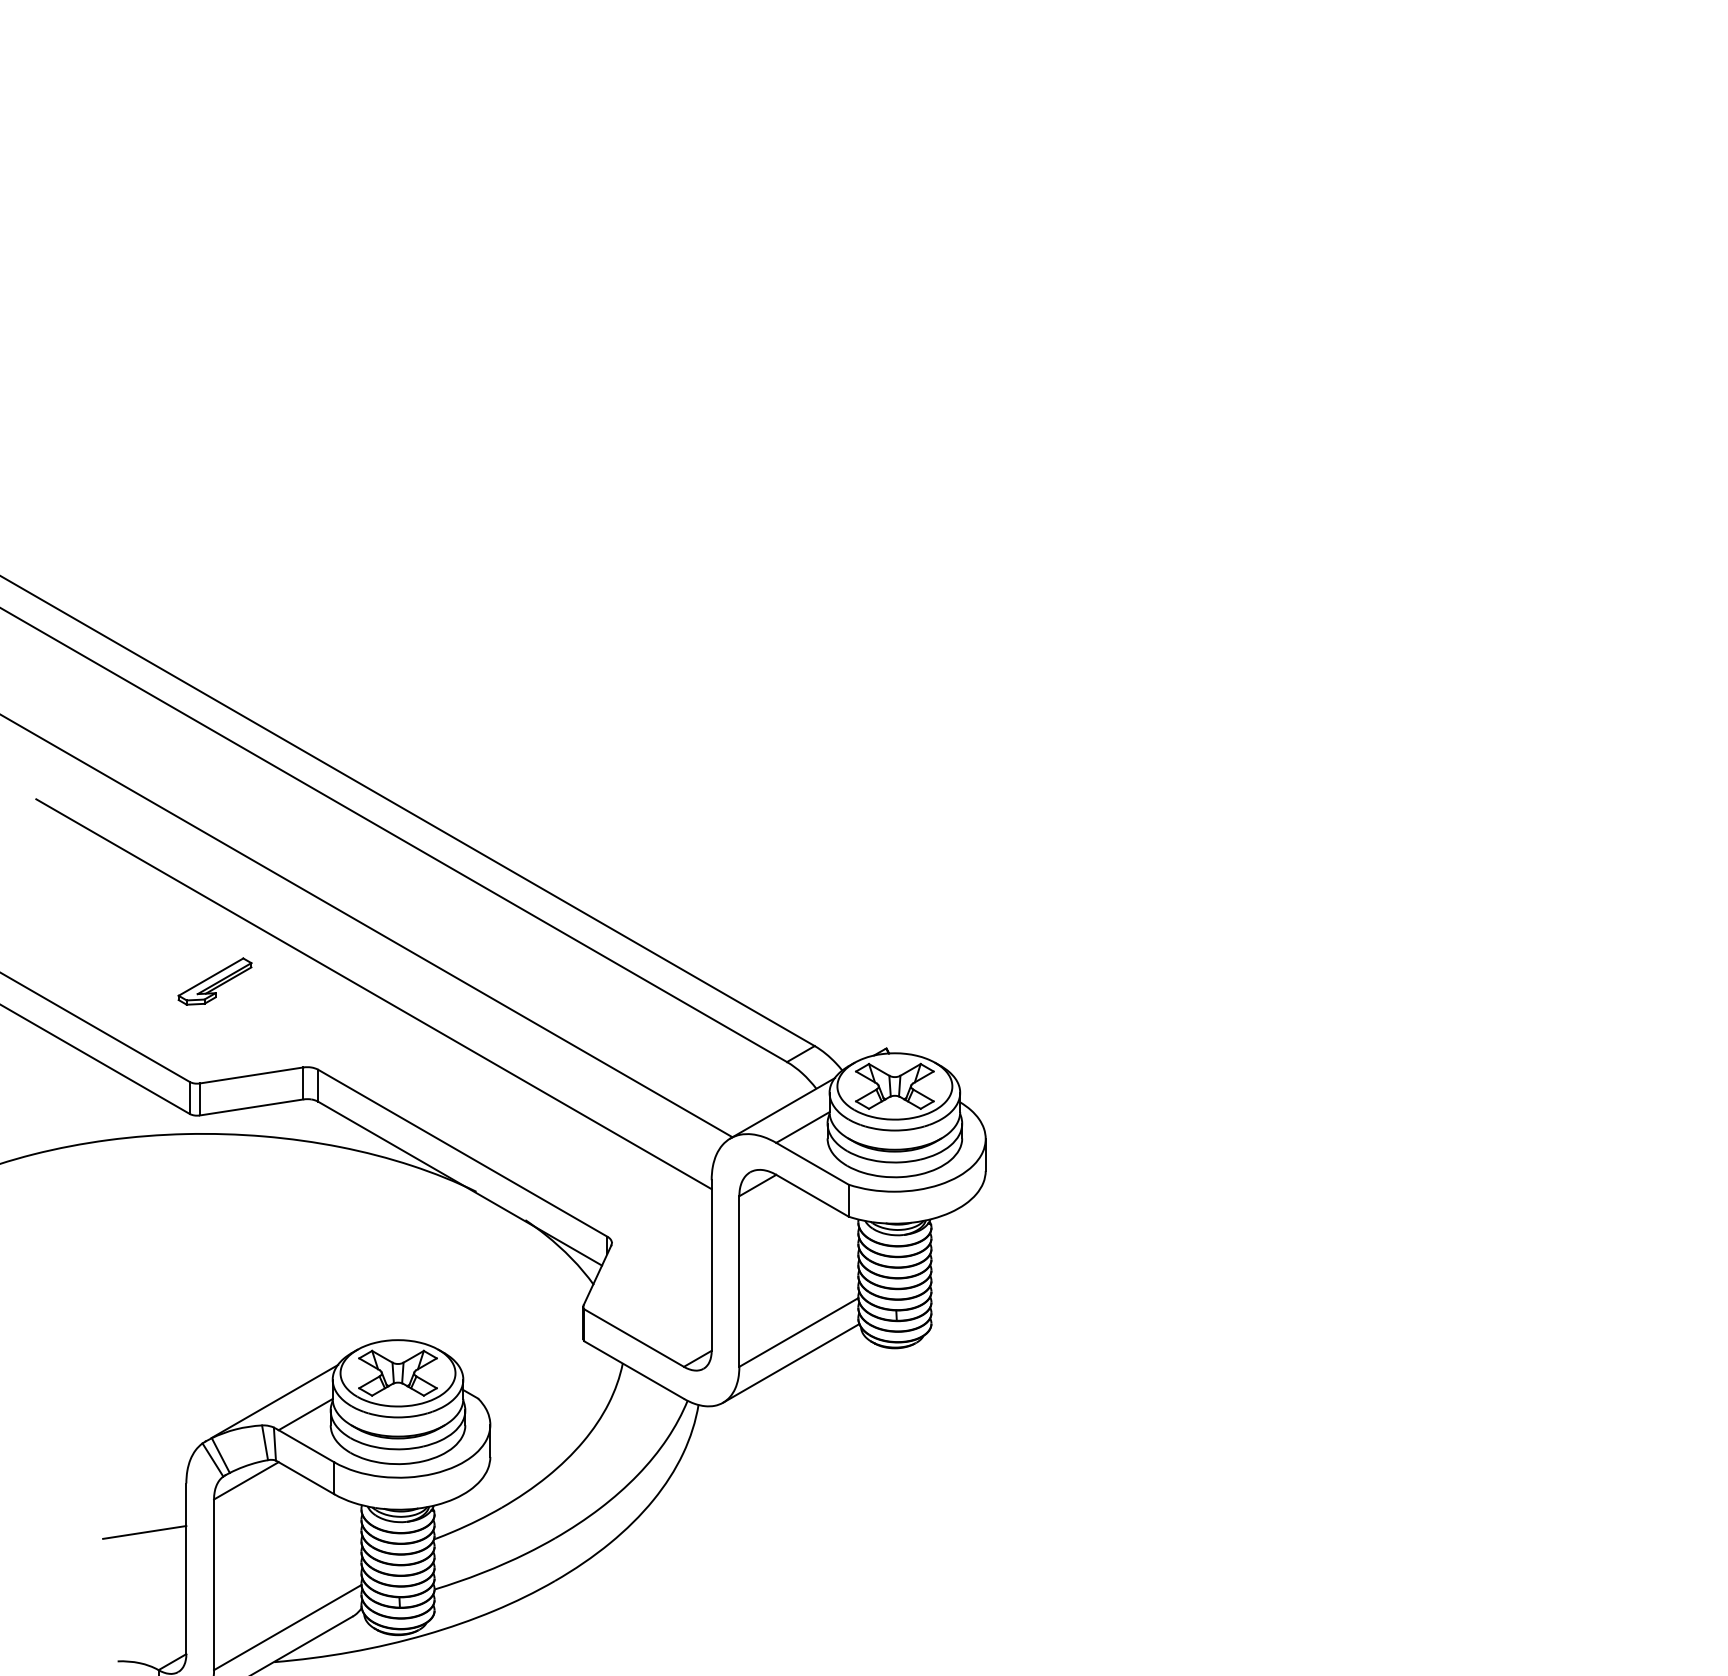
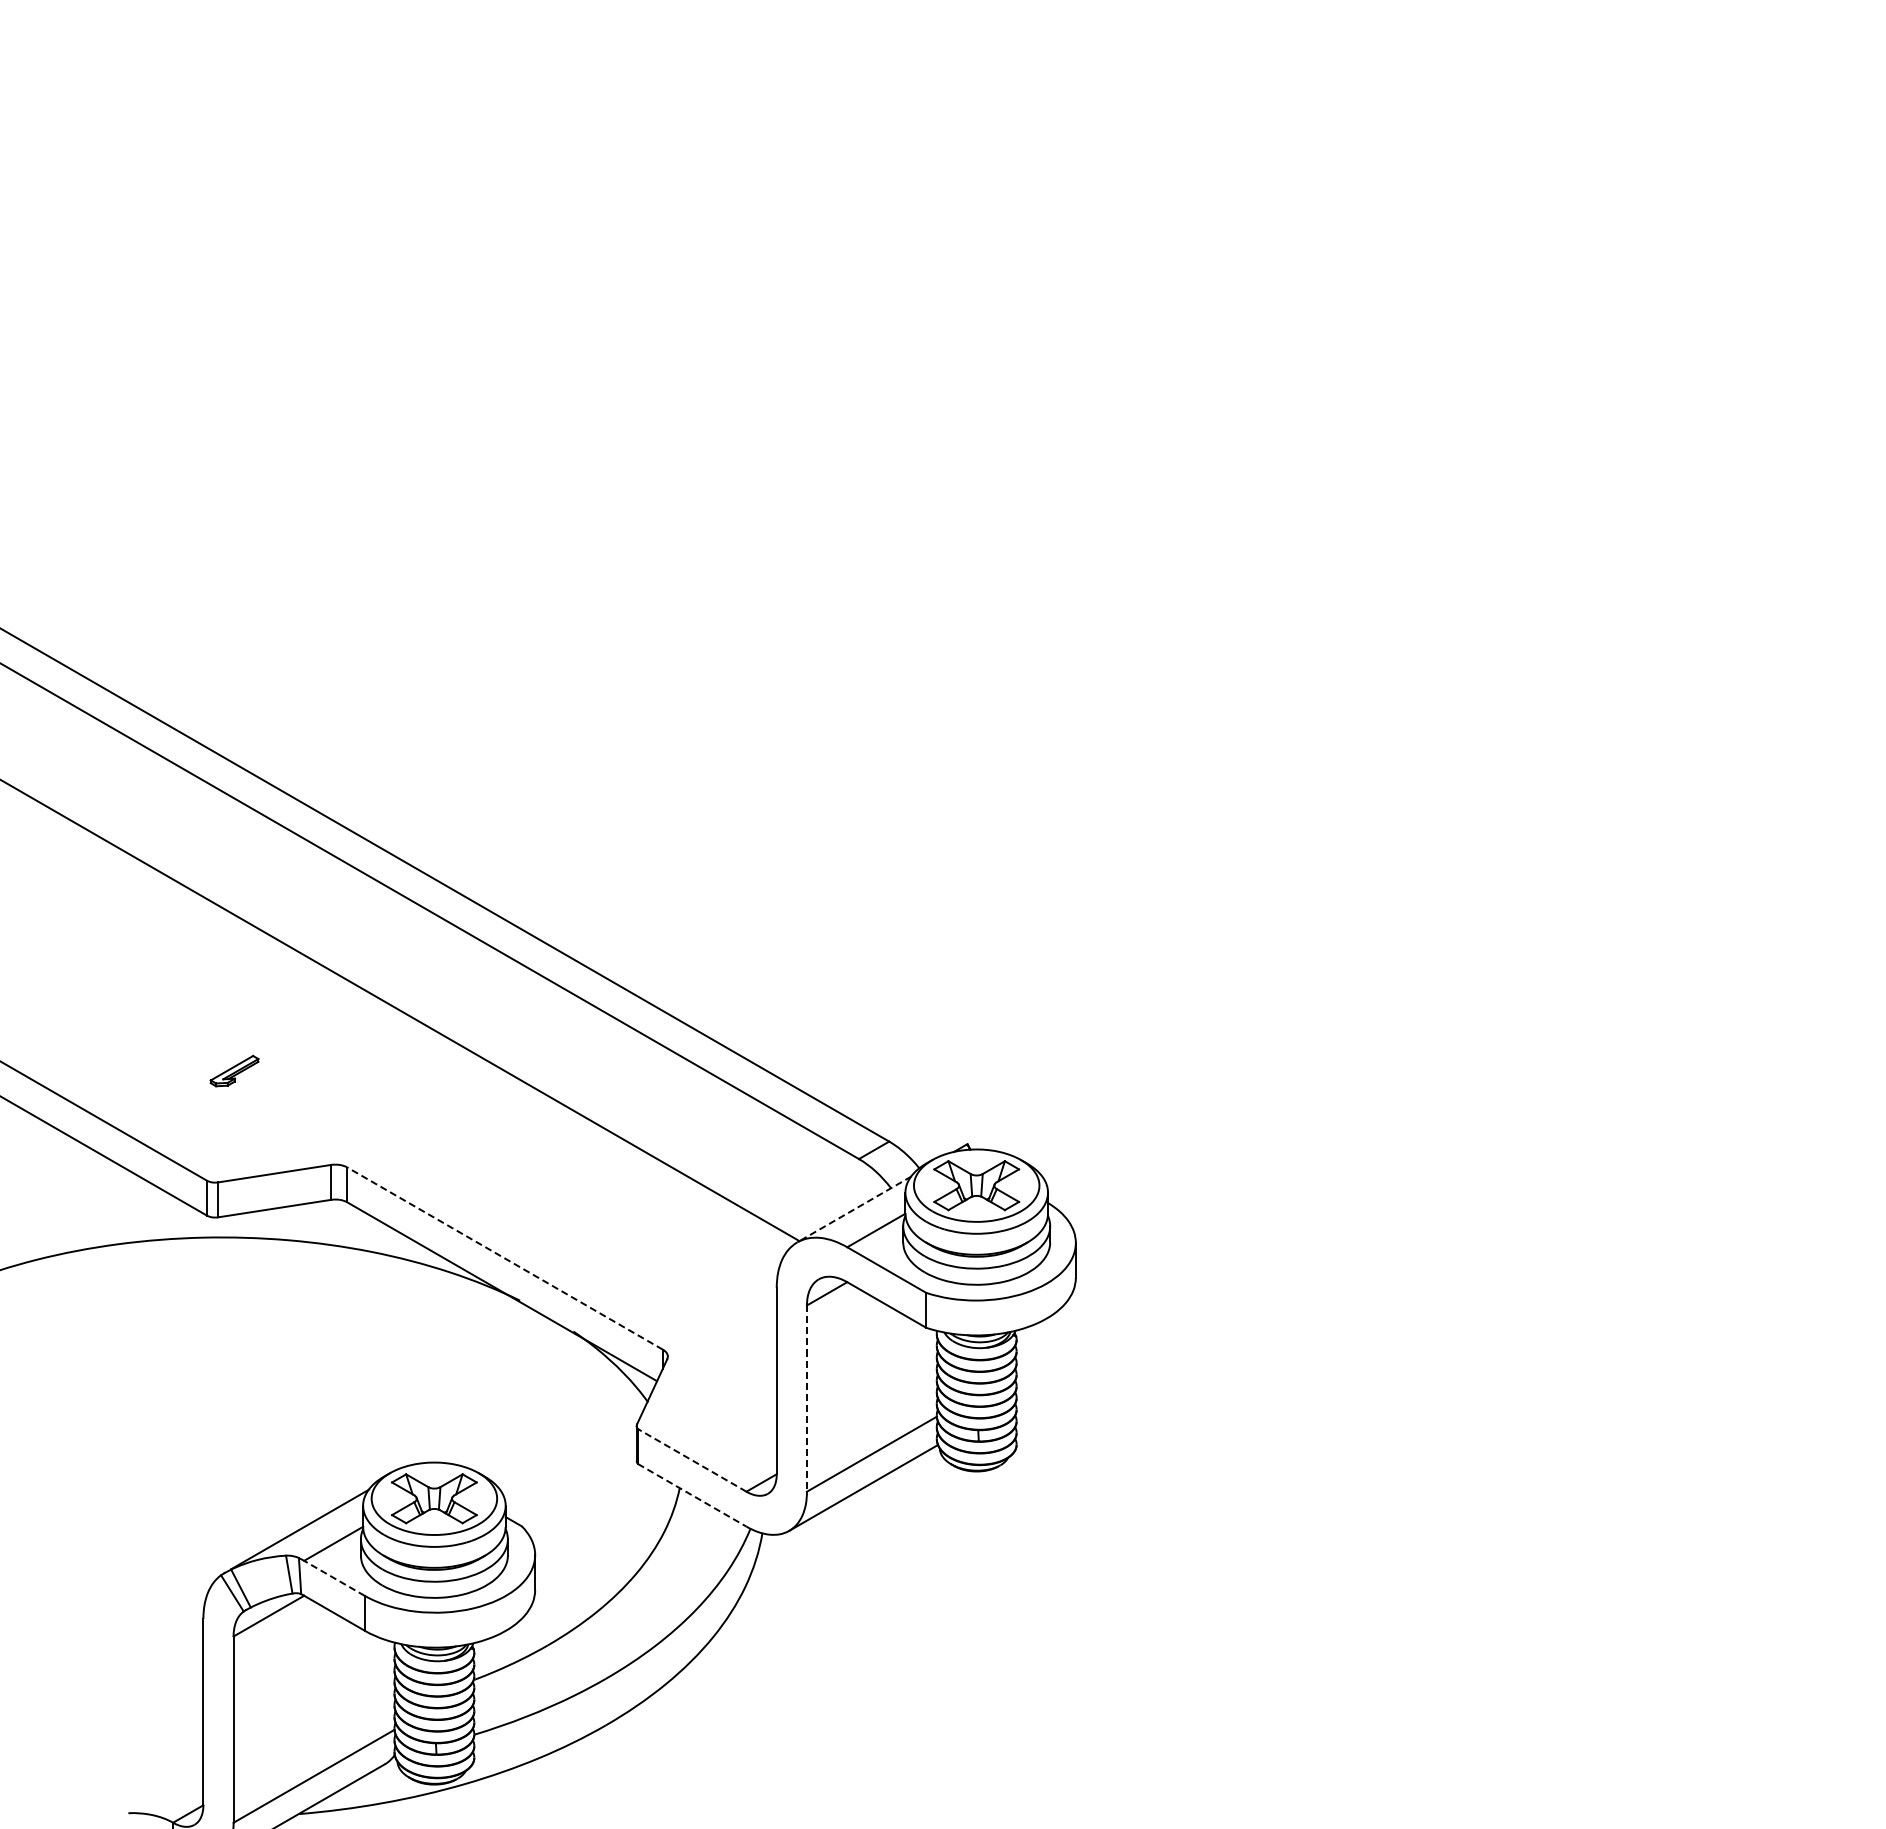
part: (214, 980) -> (234, 1070), size x0.6
line: (373, 993) -> (407, 1084), removed
line: (782, 1108) -> (854, 1209), solid -> dashed
line: (462, 1153) -> (504, 1258), solid -> dashed
line: (738, 1282) -> (806, 1399), solid -> dashed
line: (634, 1338) -> (692, 1460), solid -> dashed
line: (634, 1370) -> (692, 1495), solid -> dashed
line: (306, 1446) -> (334, 1578), solid -> dashed
line: (144, 1532) -> (157, 1672), removed

